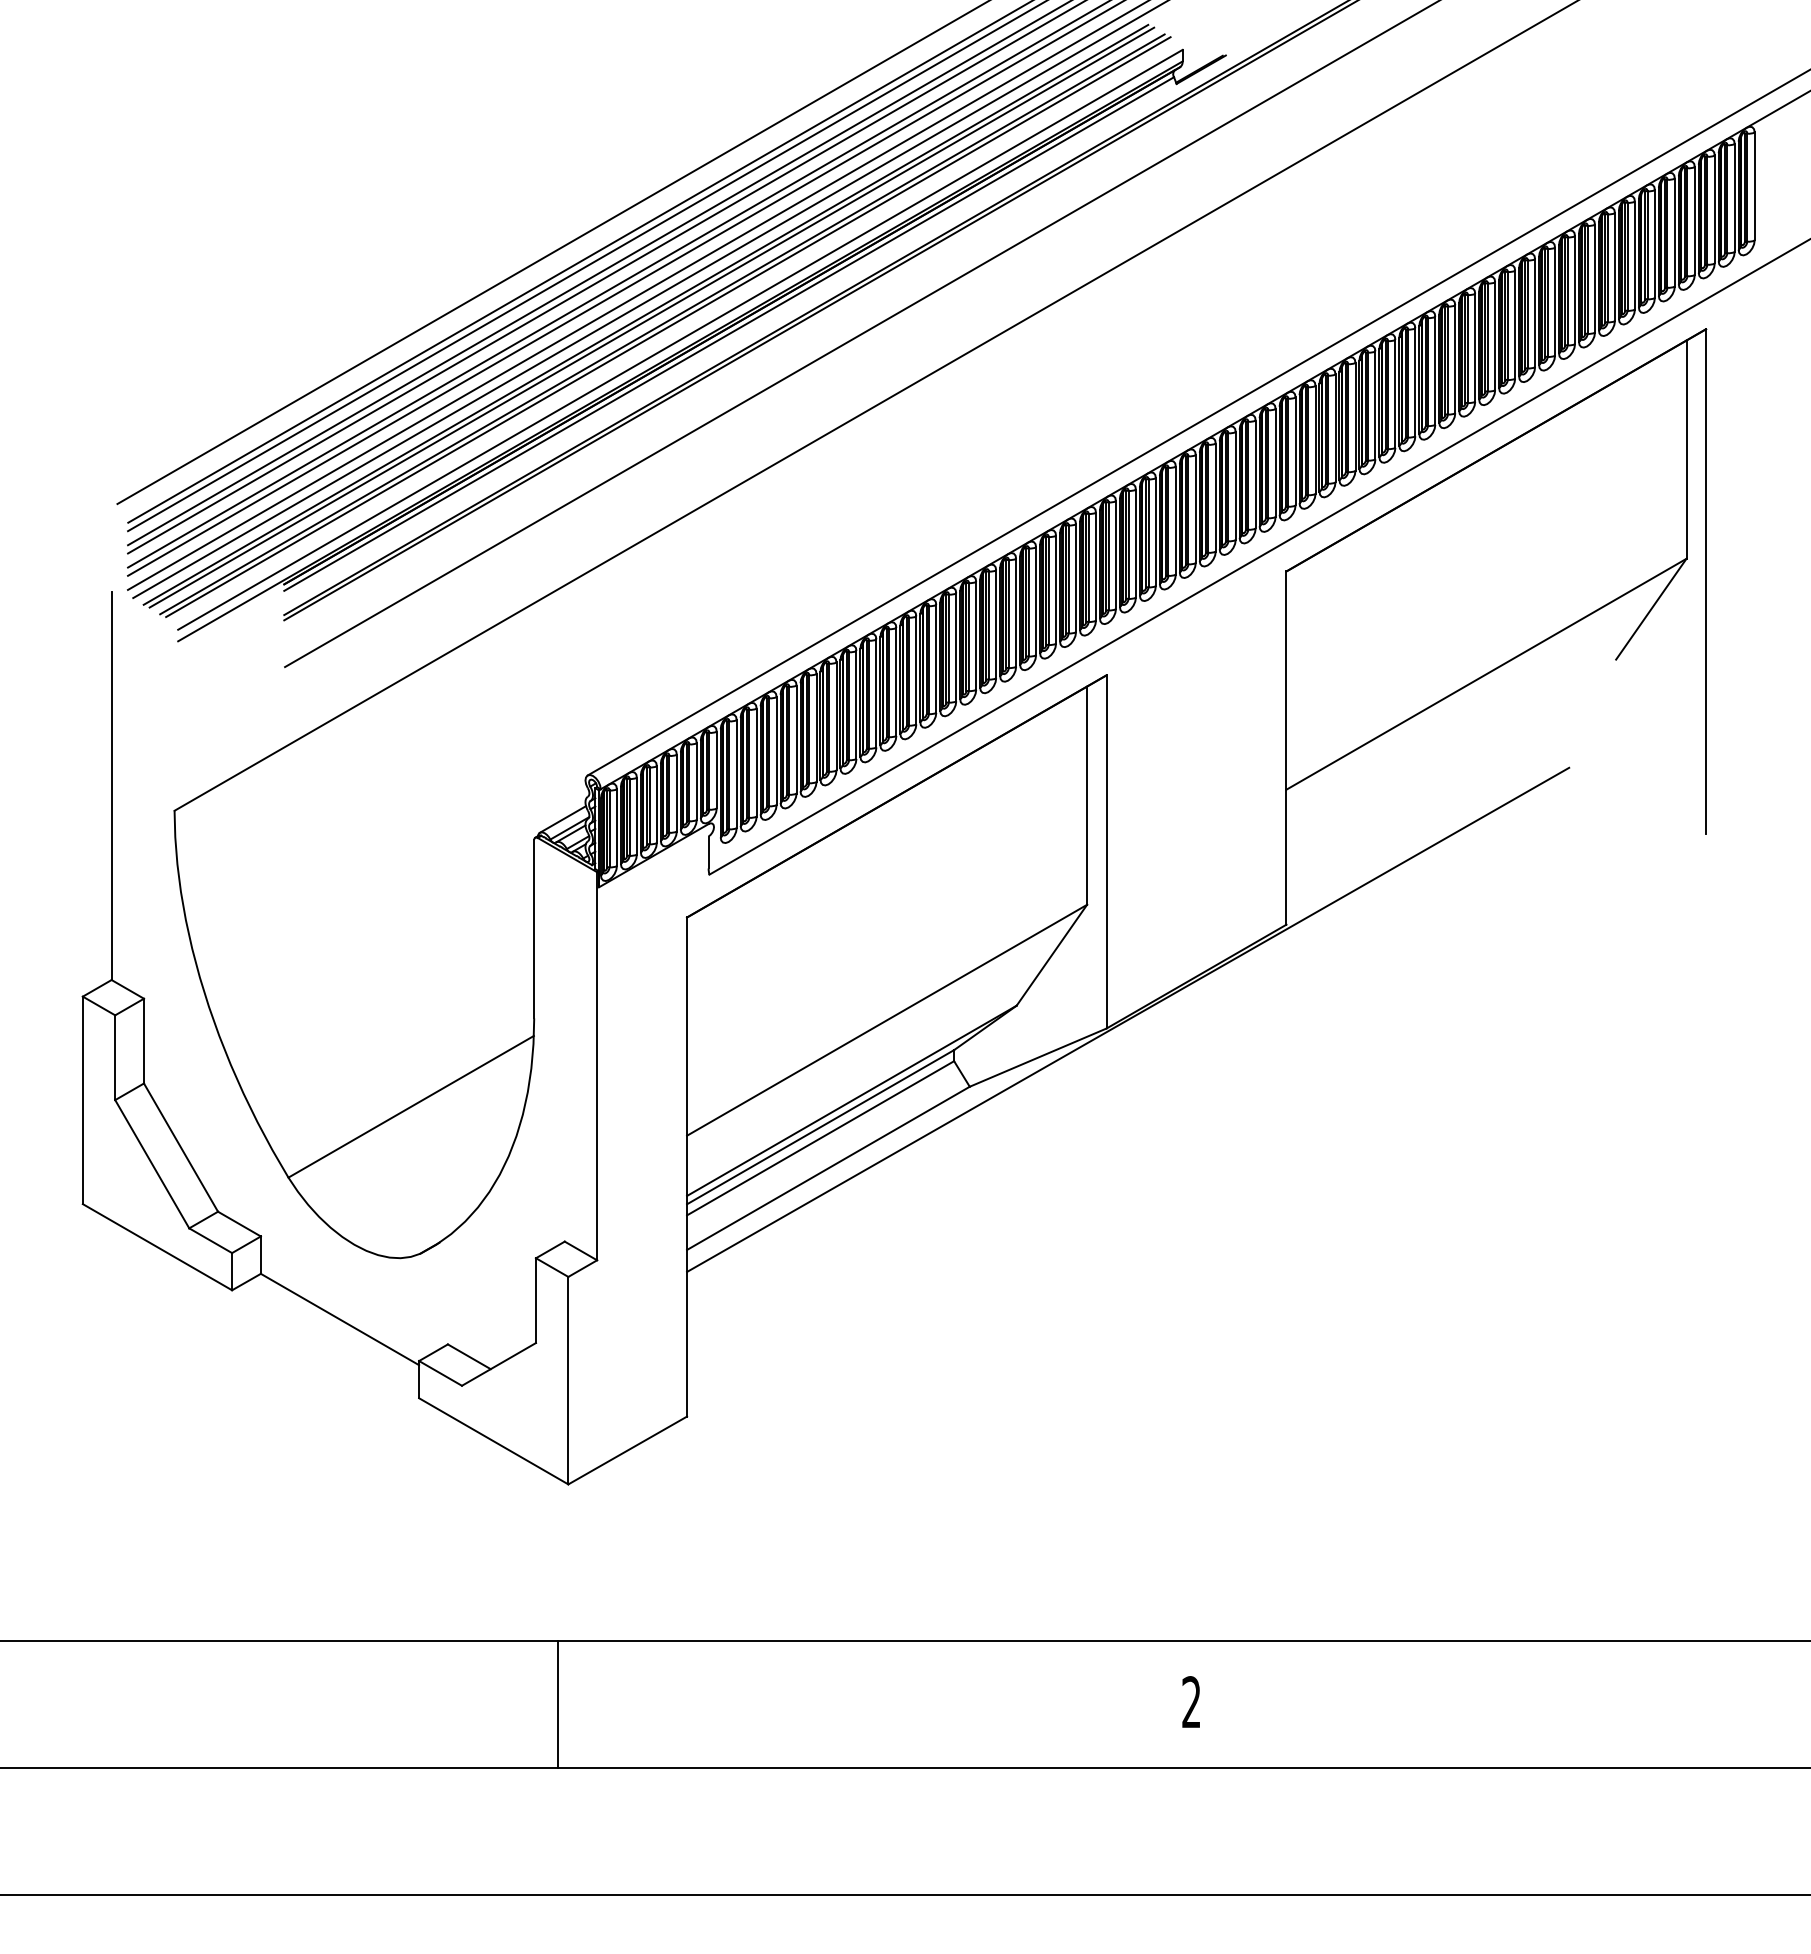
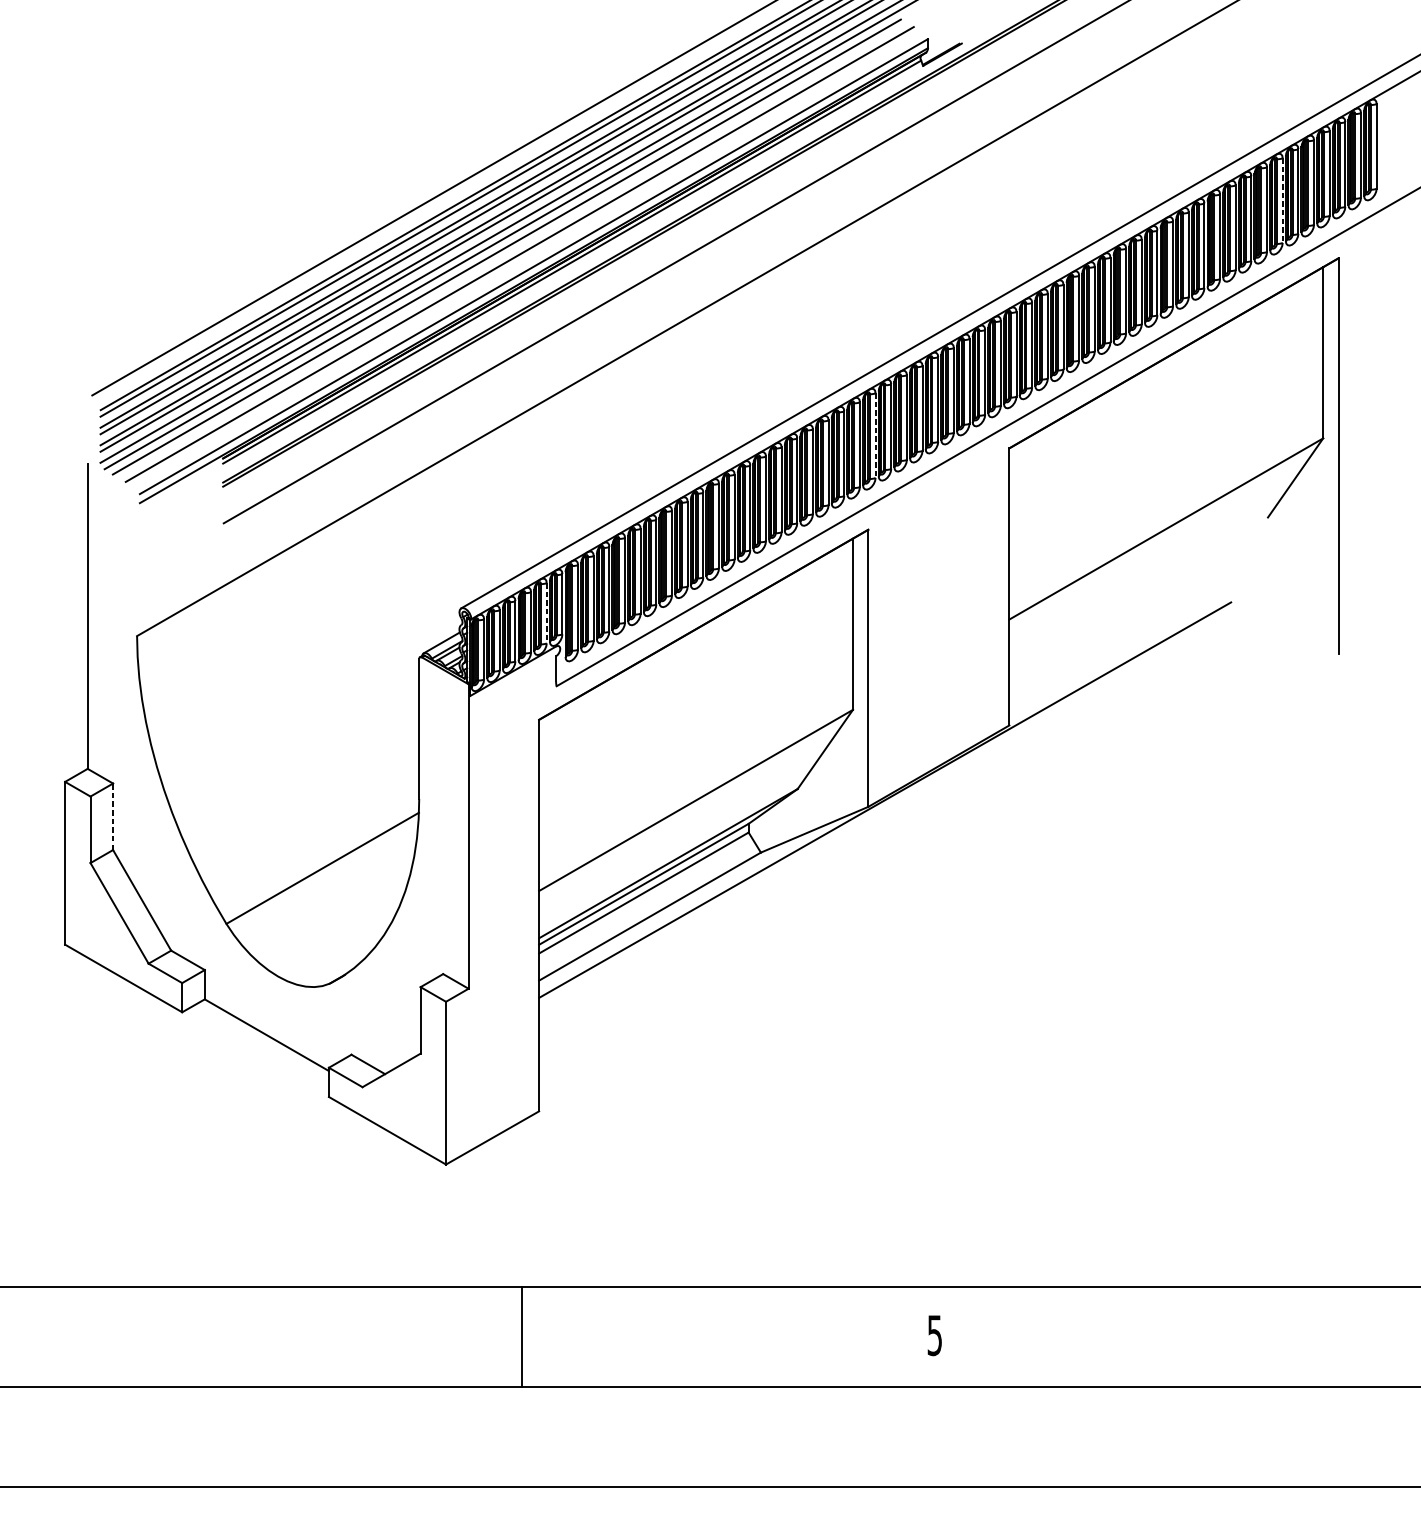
line: (1634, 255) -> (1282, 200), solid -> dashed
line: (651, 317) -> (511, 249), removed
line: (668, 327) -> (524, 256), removed
line: (1115, 555) -> (875, 435), solid -> dashed
line: (696, 782) -> (546, 613), solid -> dashed
line: (144, 1040) -> (113, 816), solid -> dashed
text: (1191, 1702) -> (934, 1335), 2 -> 5
line: (557, 1704) -> (522, 1337), moved

